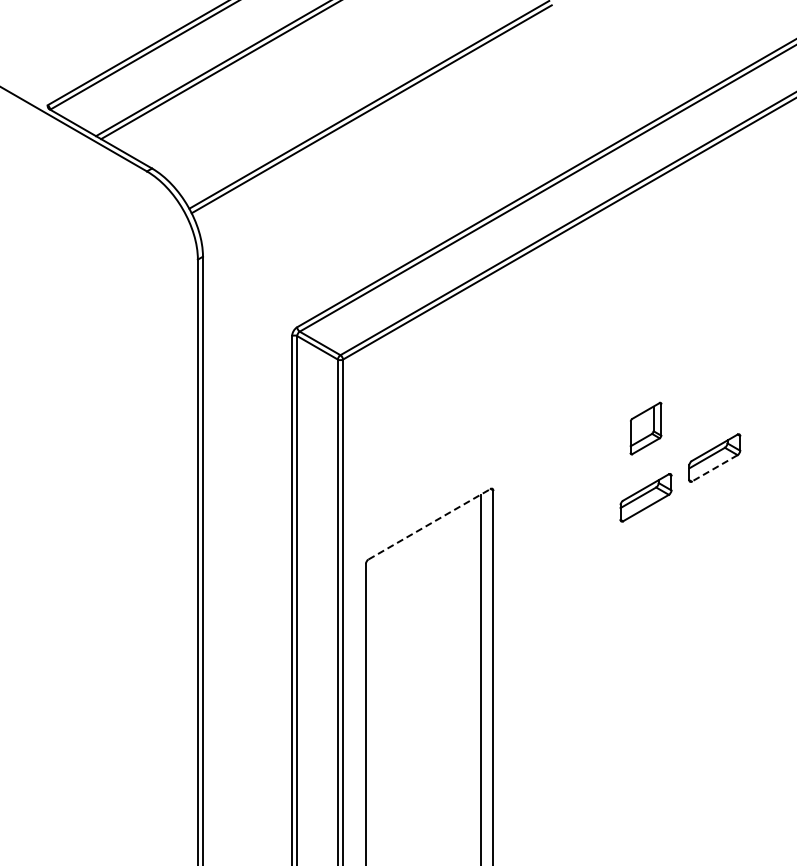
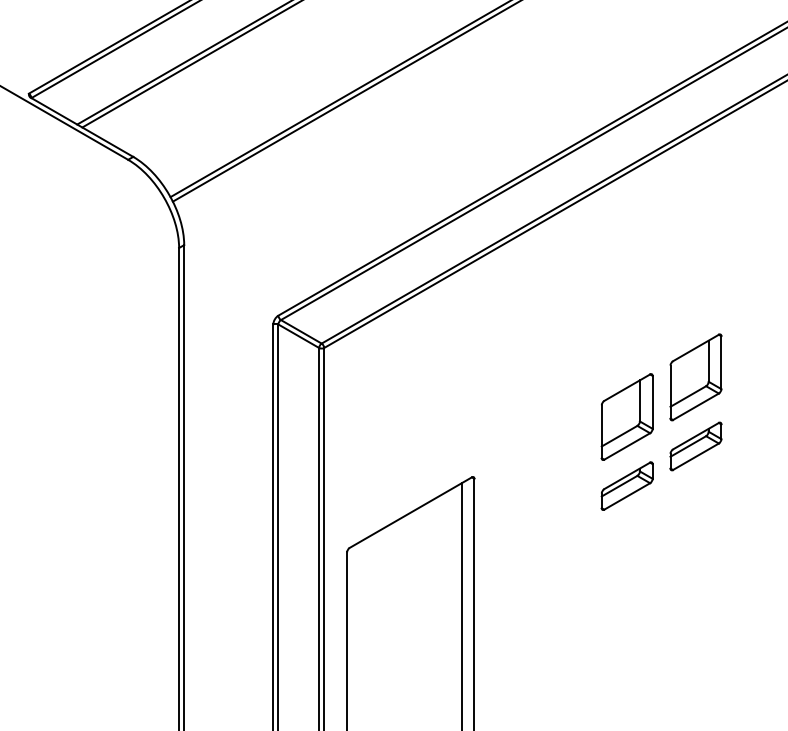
part: (714, 388) -> (695, 376), added
part: (645, 428) -> (626, 416), size x1.67
line: (714, 468) -> (695, 456), dashed -> solid
line: (429, 524) -> (410, 512), dashed -> solid

